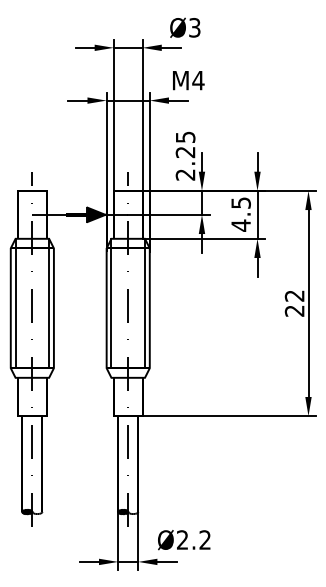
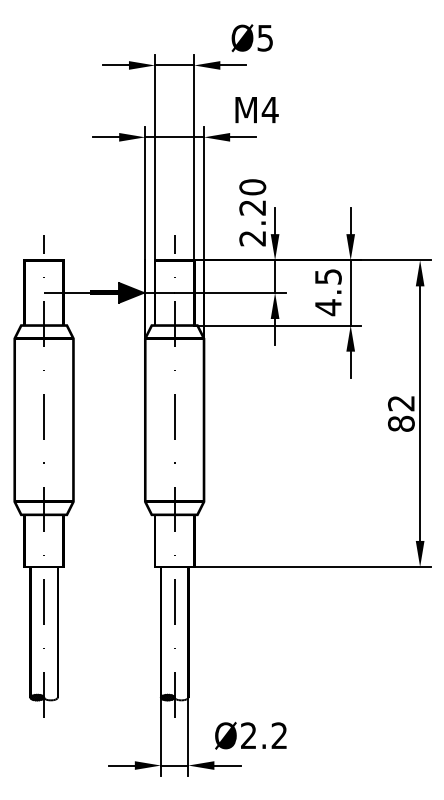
text: (194, 27) -> (265, 37), Ø3 -> Ø5
text: (185, 137) -> (252, 187), 2.25 -> 2.20
line: (15, 303) -> (21, 413), removed
line: (48, 303) -> (66, 413), removed
line: (111, 303) -> (151, 413), removed
line: (145, 303) -> (197, 413), removed
text: (294, 310) -> (401, 423), 22 -> 82

